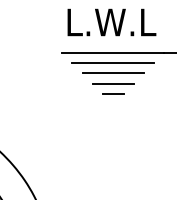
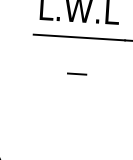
line: (113, 63) -> (79, 46), removed
line: (112, 73) -> (77, 55), removed
line: (113, 83) -> (77, 64), removed

